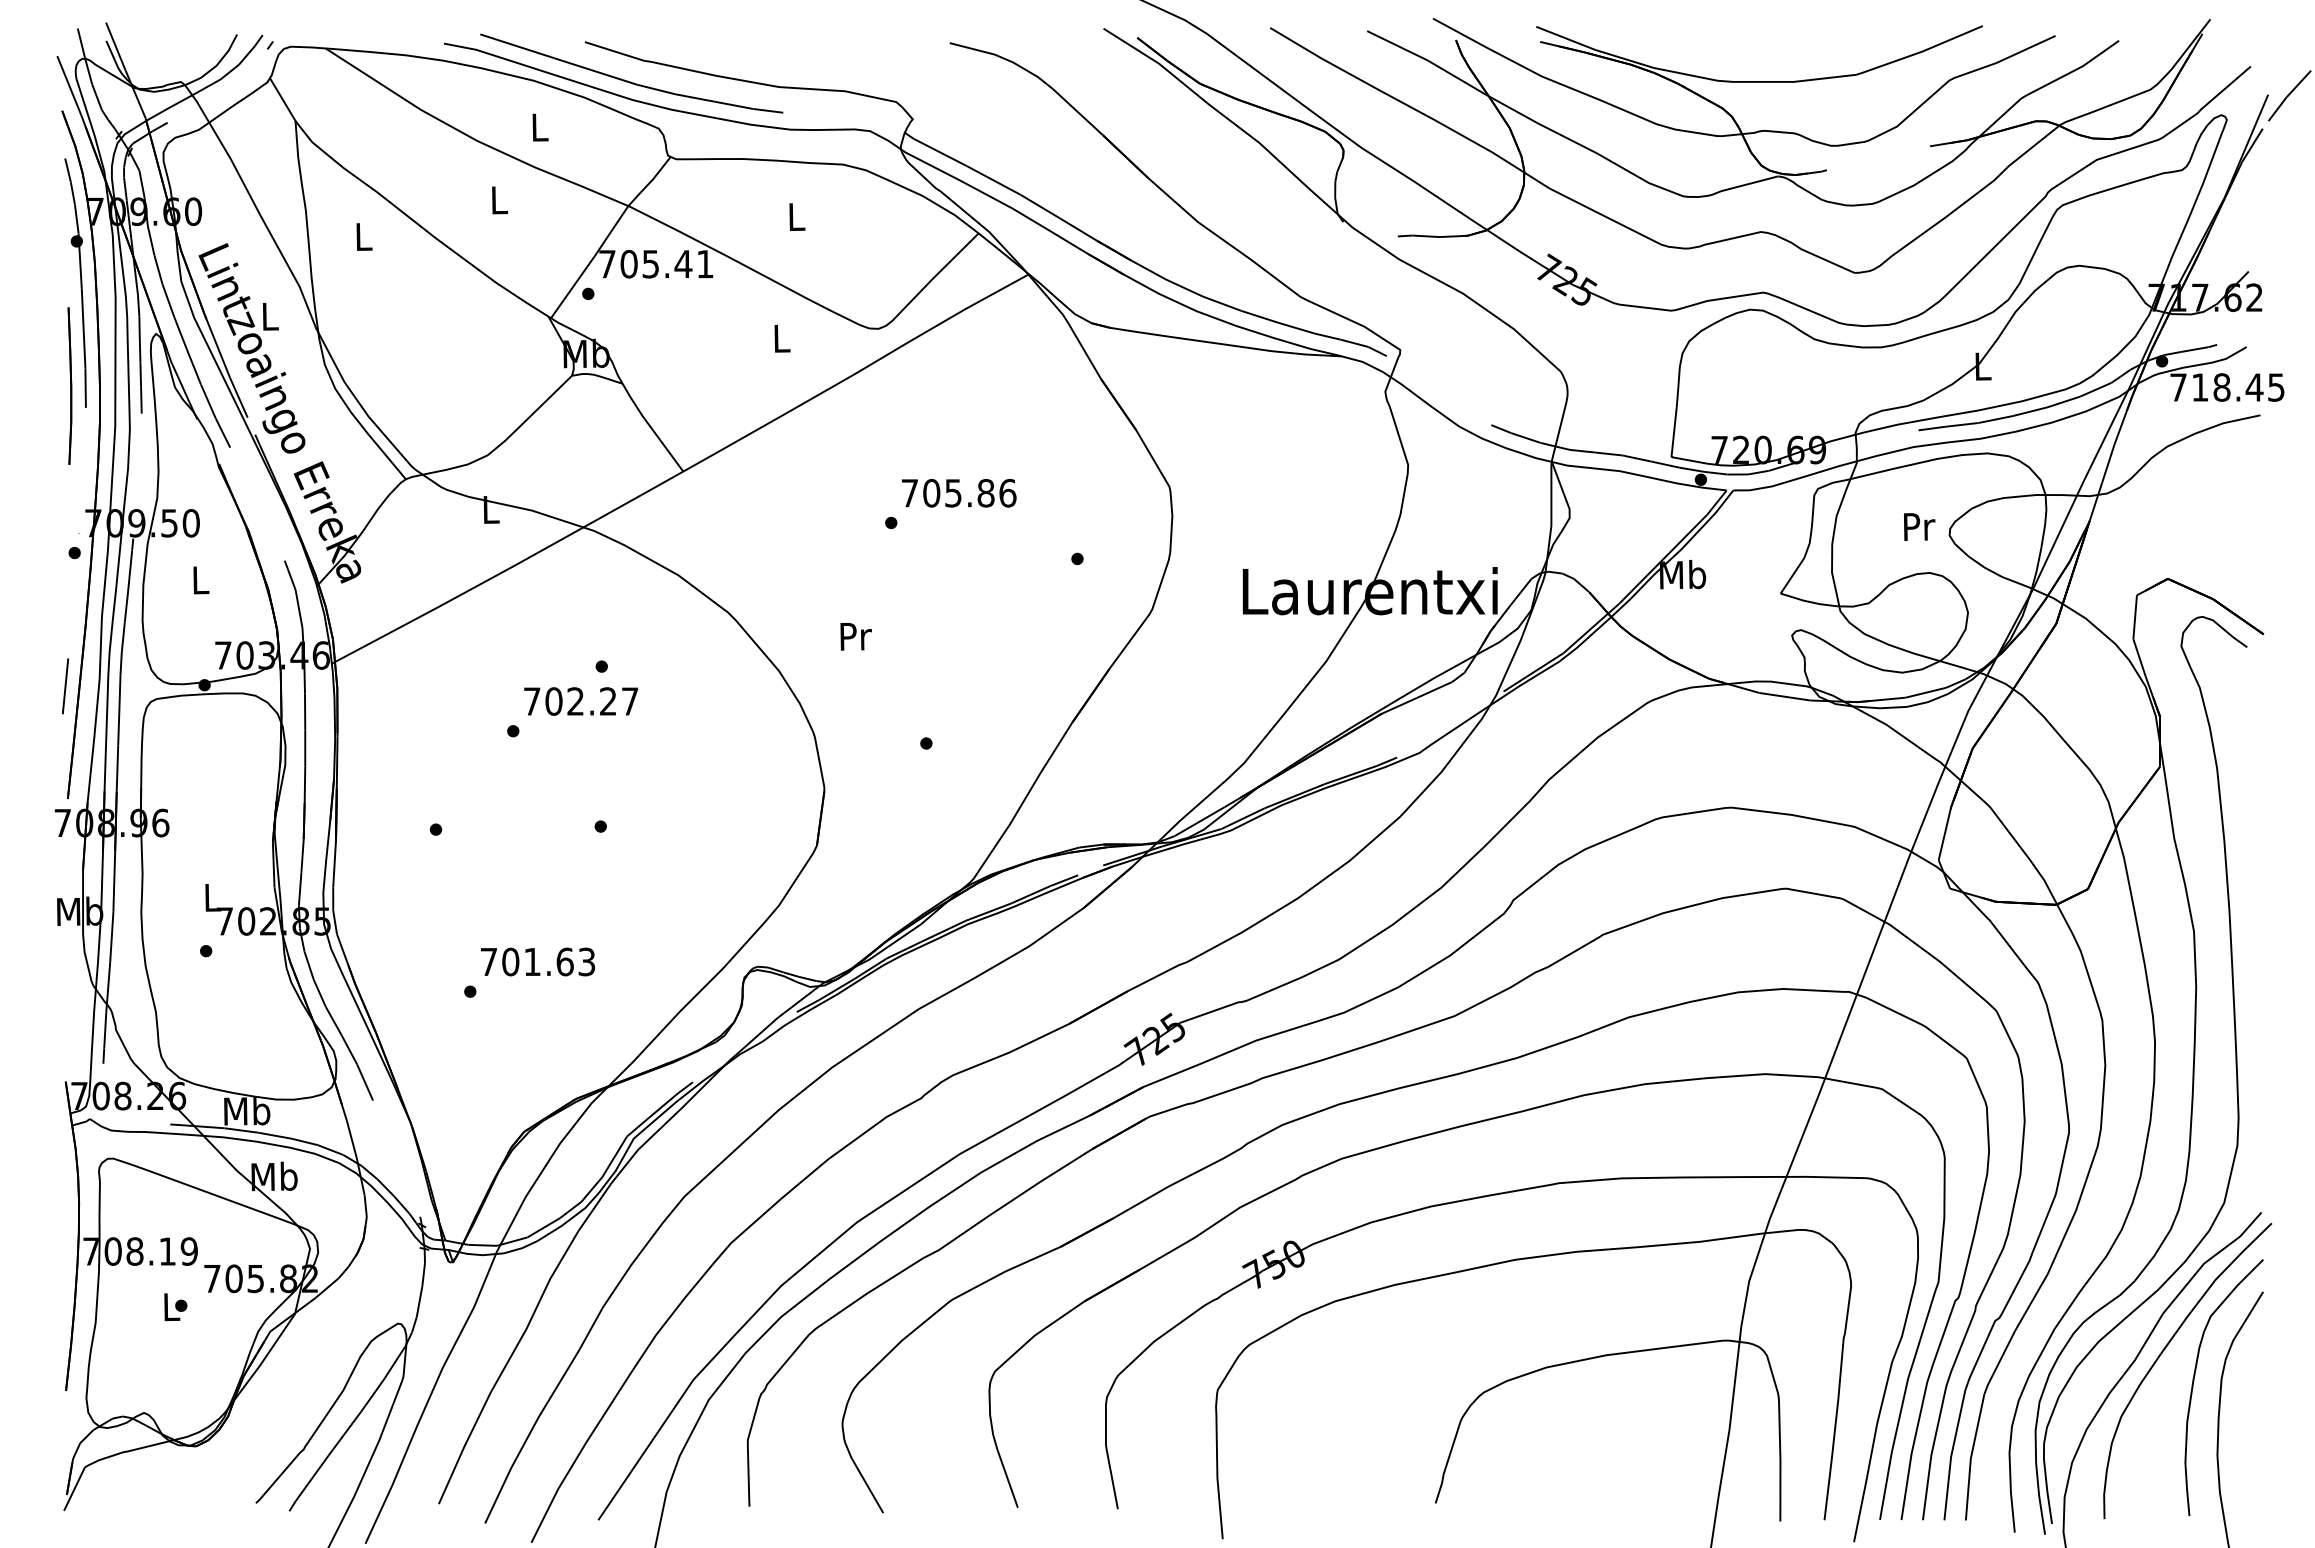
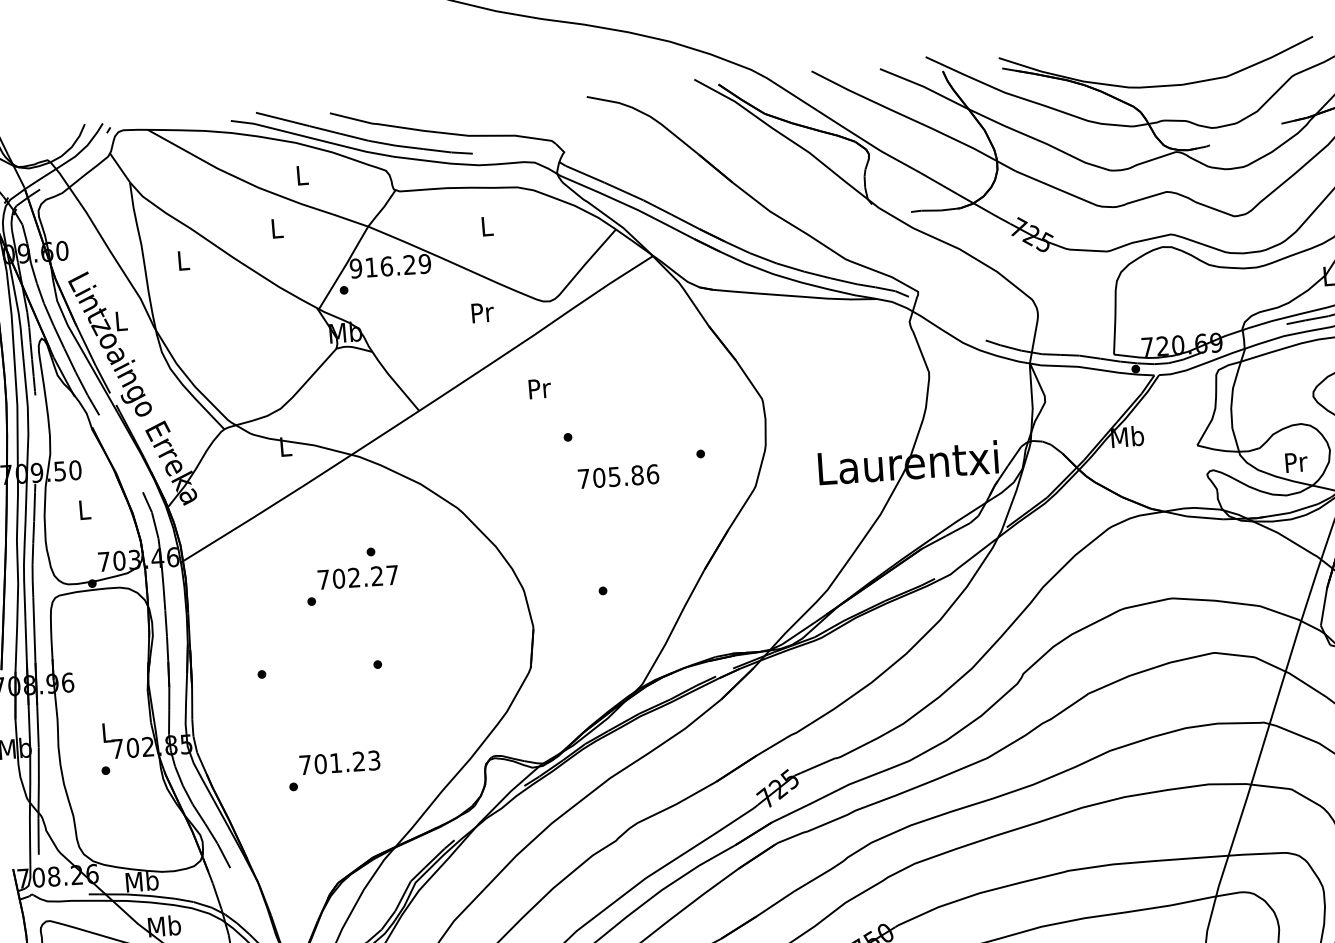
text: (655, 263) -> (389, 265), 705.41 -> 916.29
text: (782, 338) -> (482, 312), L -> Pr
text: (959, 493) -> (618, 476), moved
text: (1919, 526) -> (1296, 462), moved
text: (855, 636) -> (539, 388), moved
text: (564, 961) -> (358, 761), 701.63 -> 701.23

